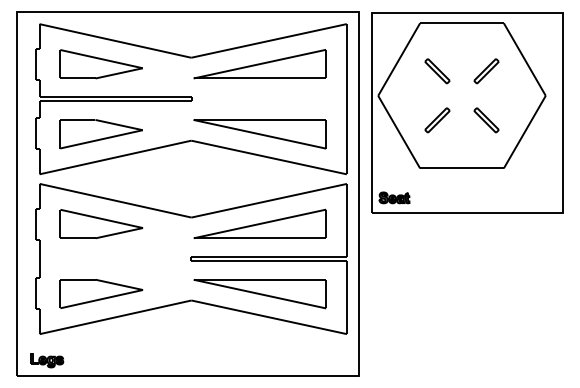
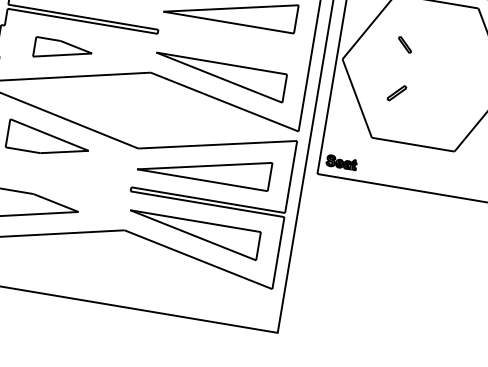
part: (437, 71) -> (405, 45), size x0.6
part: (486, 71) -> (453, 53), removed
part: (437, 120) -> (396, 93), size x0.7
part: (486, 120) -> (445, 101), removed
part: (100, 134) -> (62, 51), size x0.7

